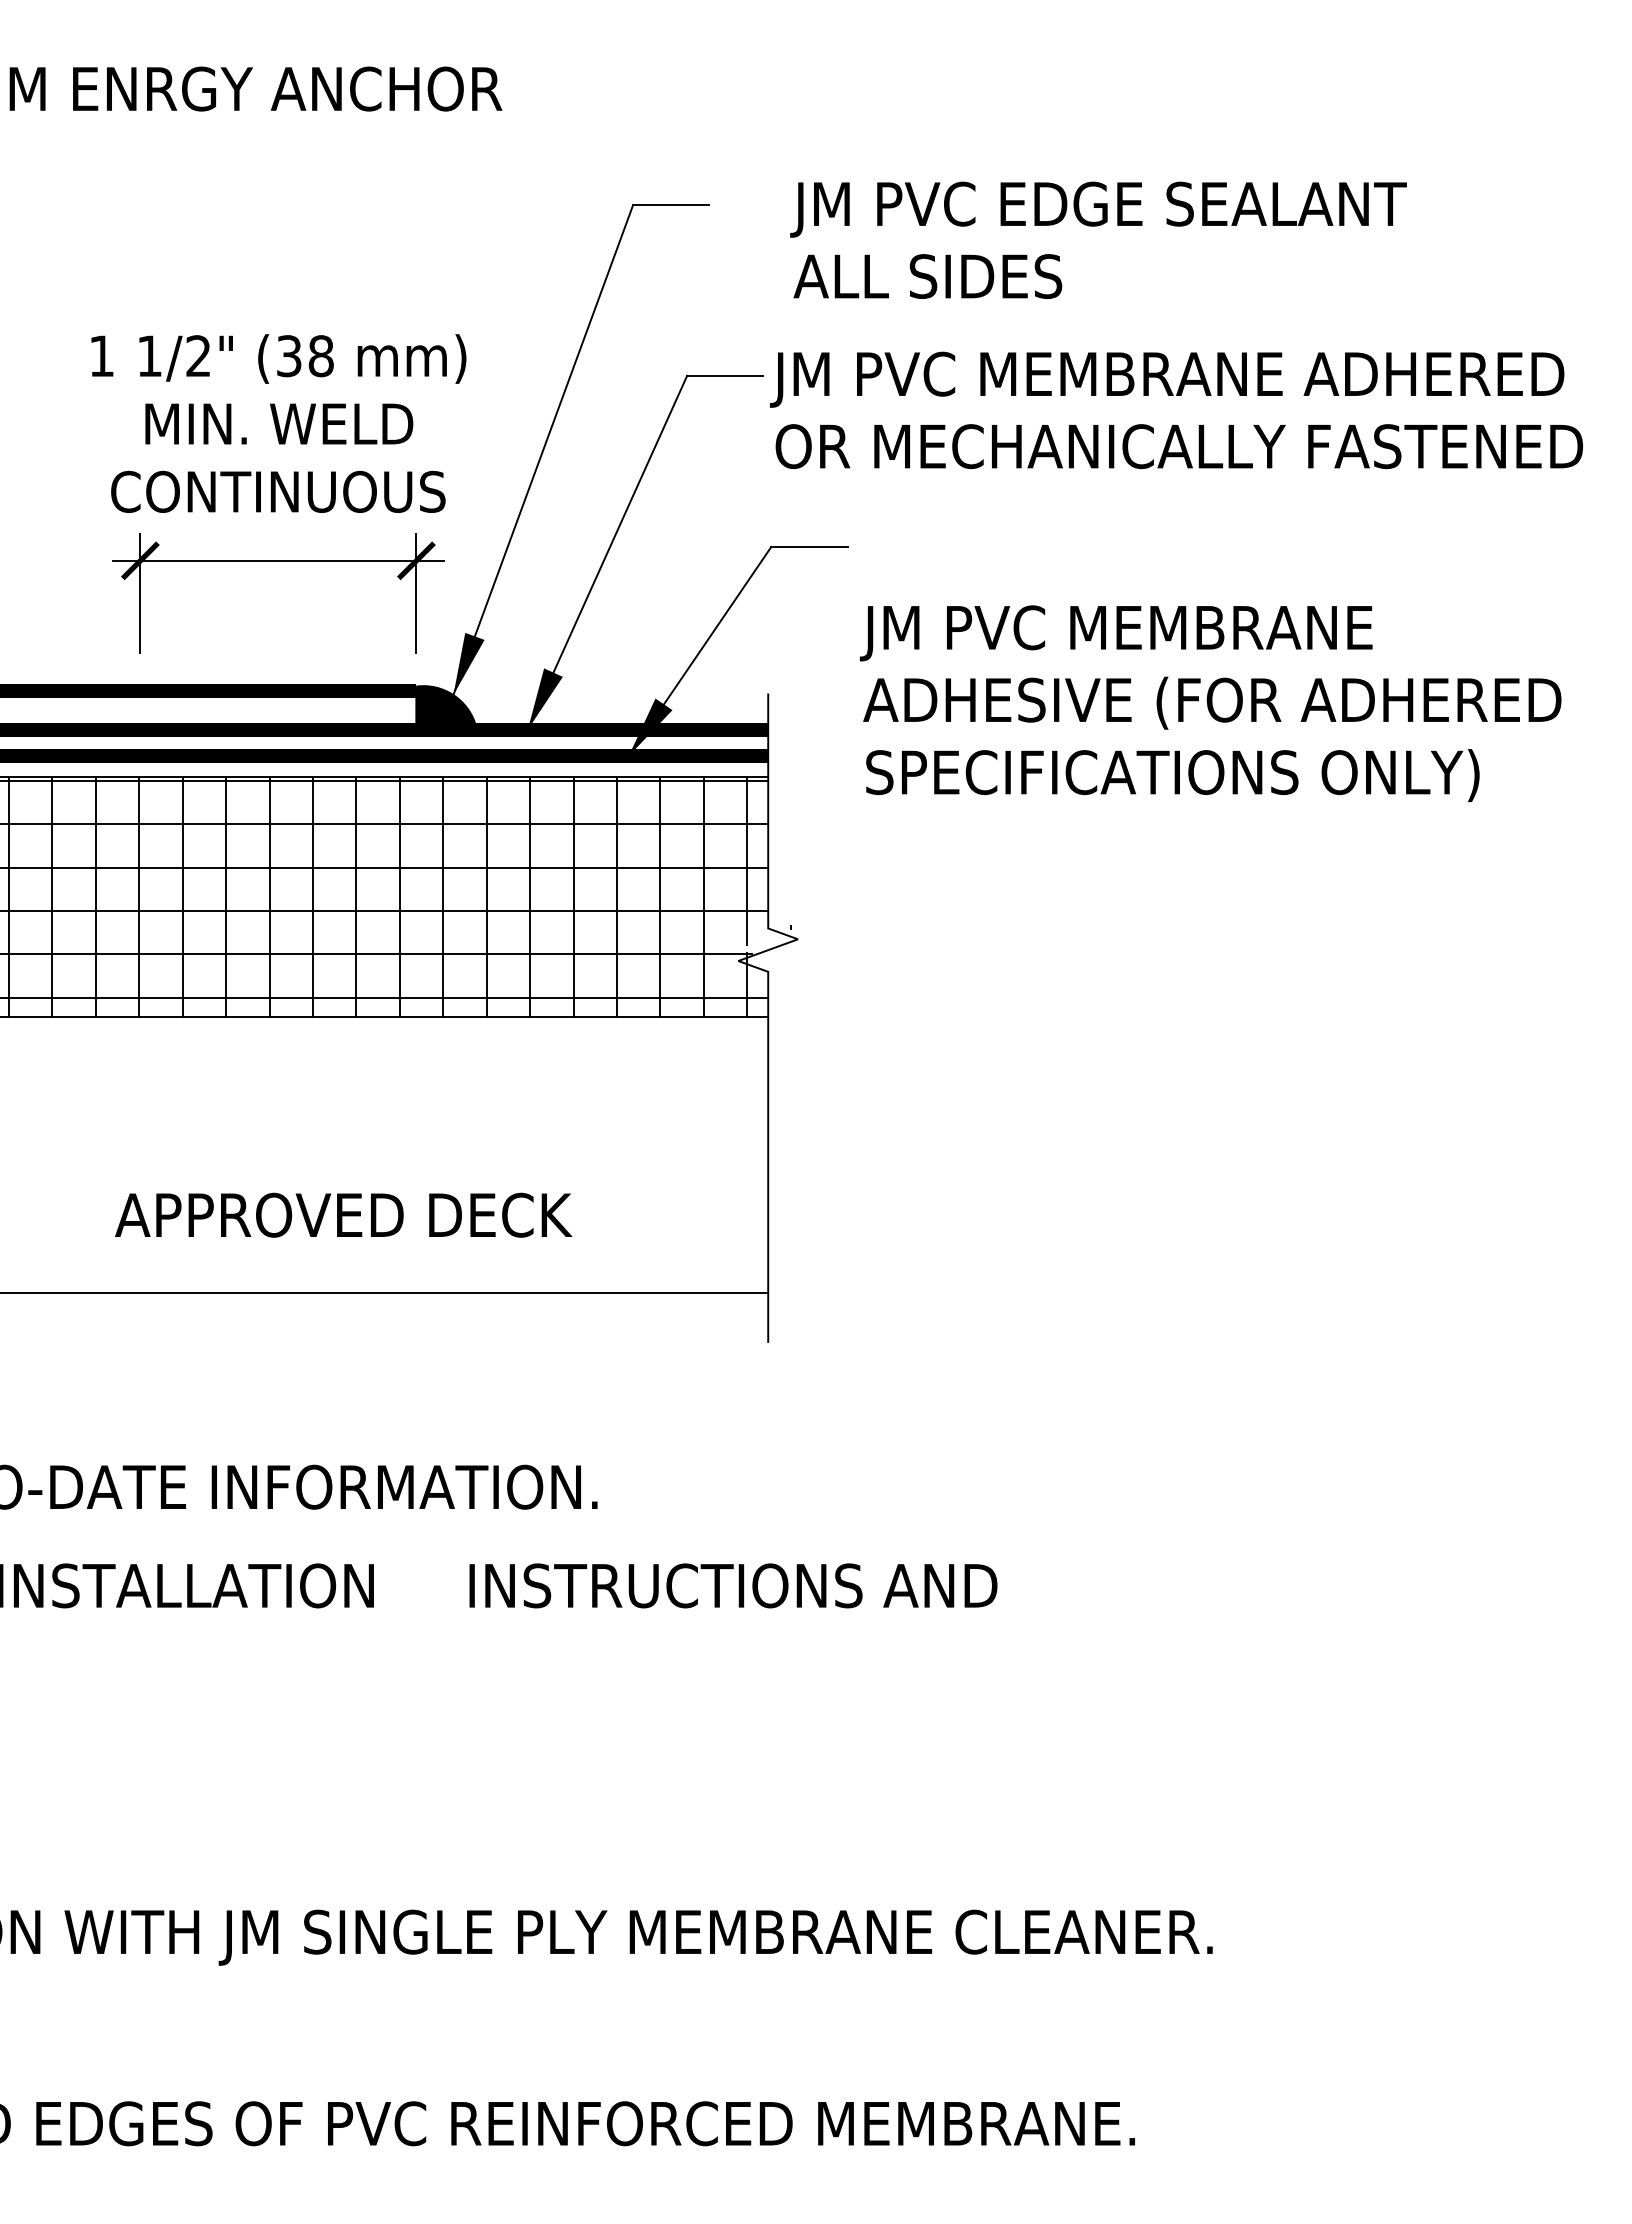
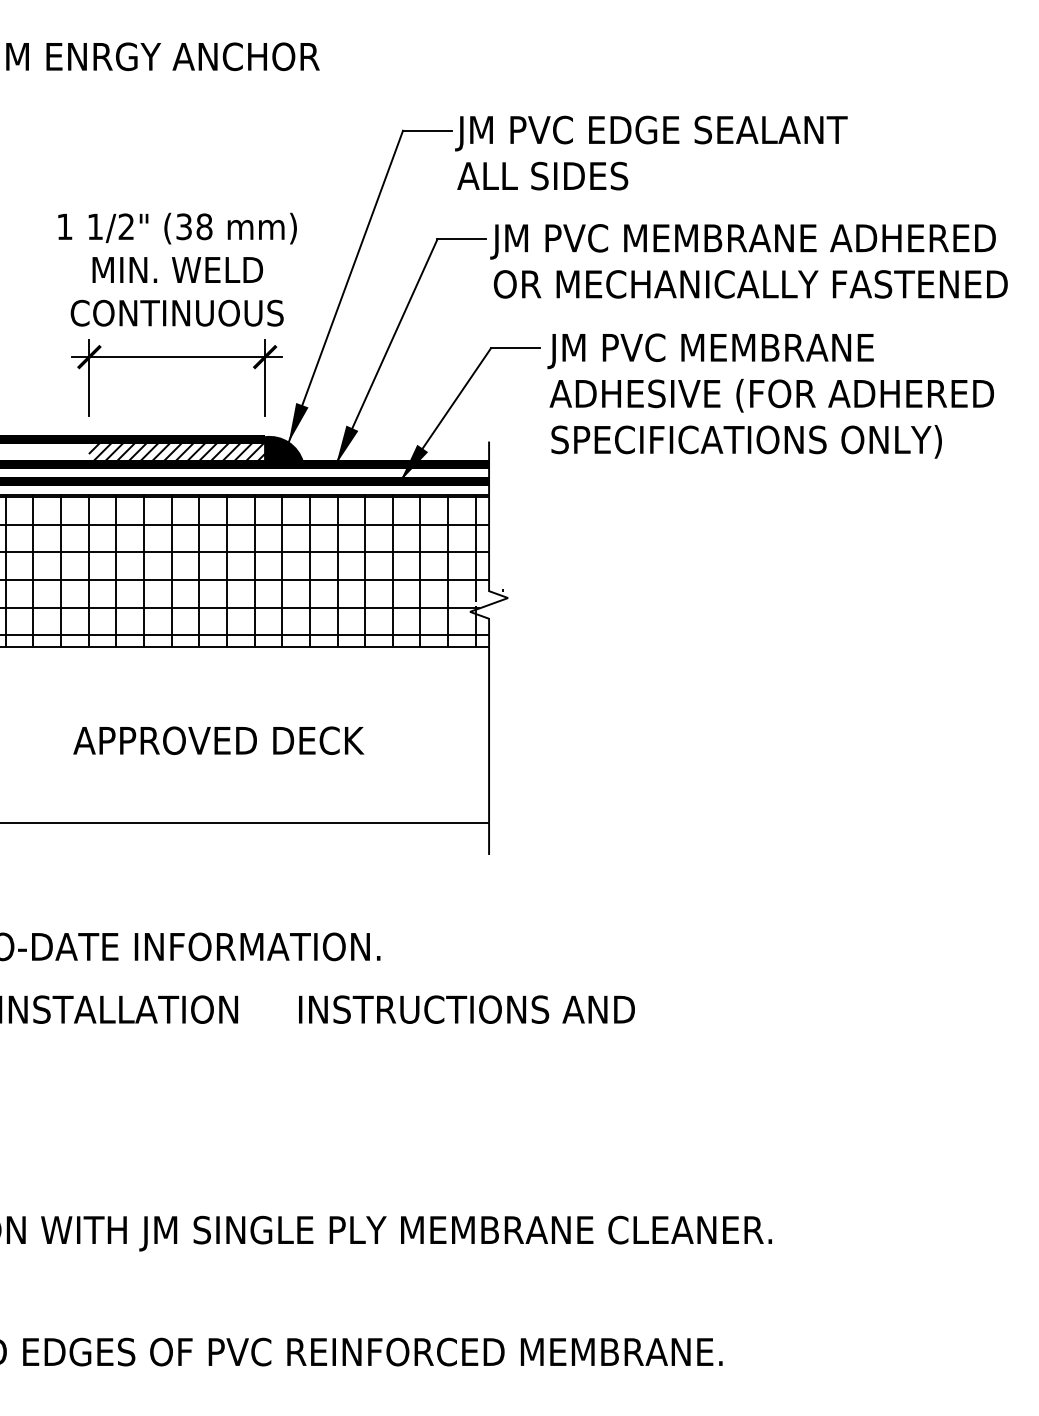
text: (1098, 239) -> (651, 152), moved
text: (1210, 702) -> (770, 395), moved
hatch: (277, 709) -> (176, 451), added
text: (343, 1214) -> (218, 740), moved

